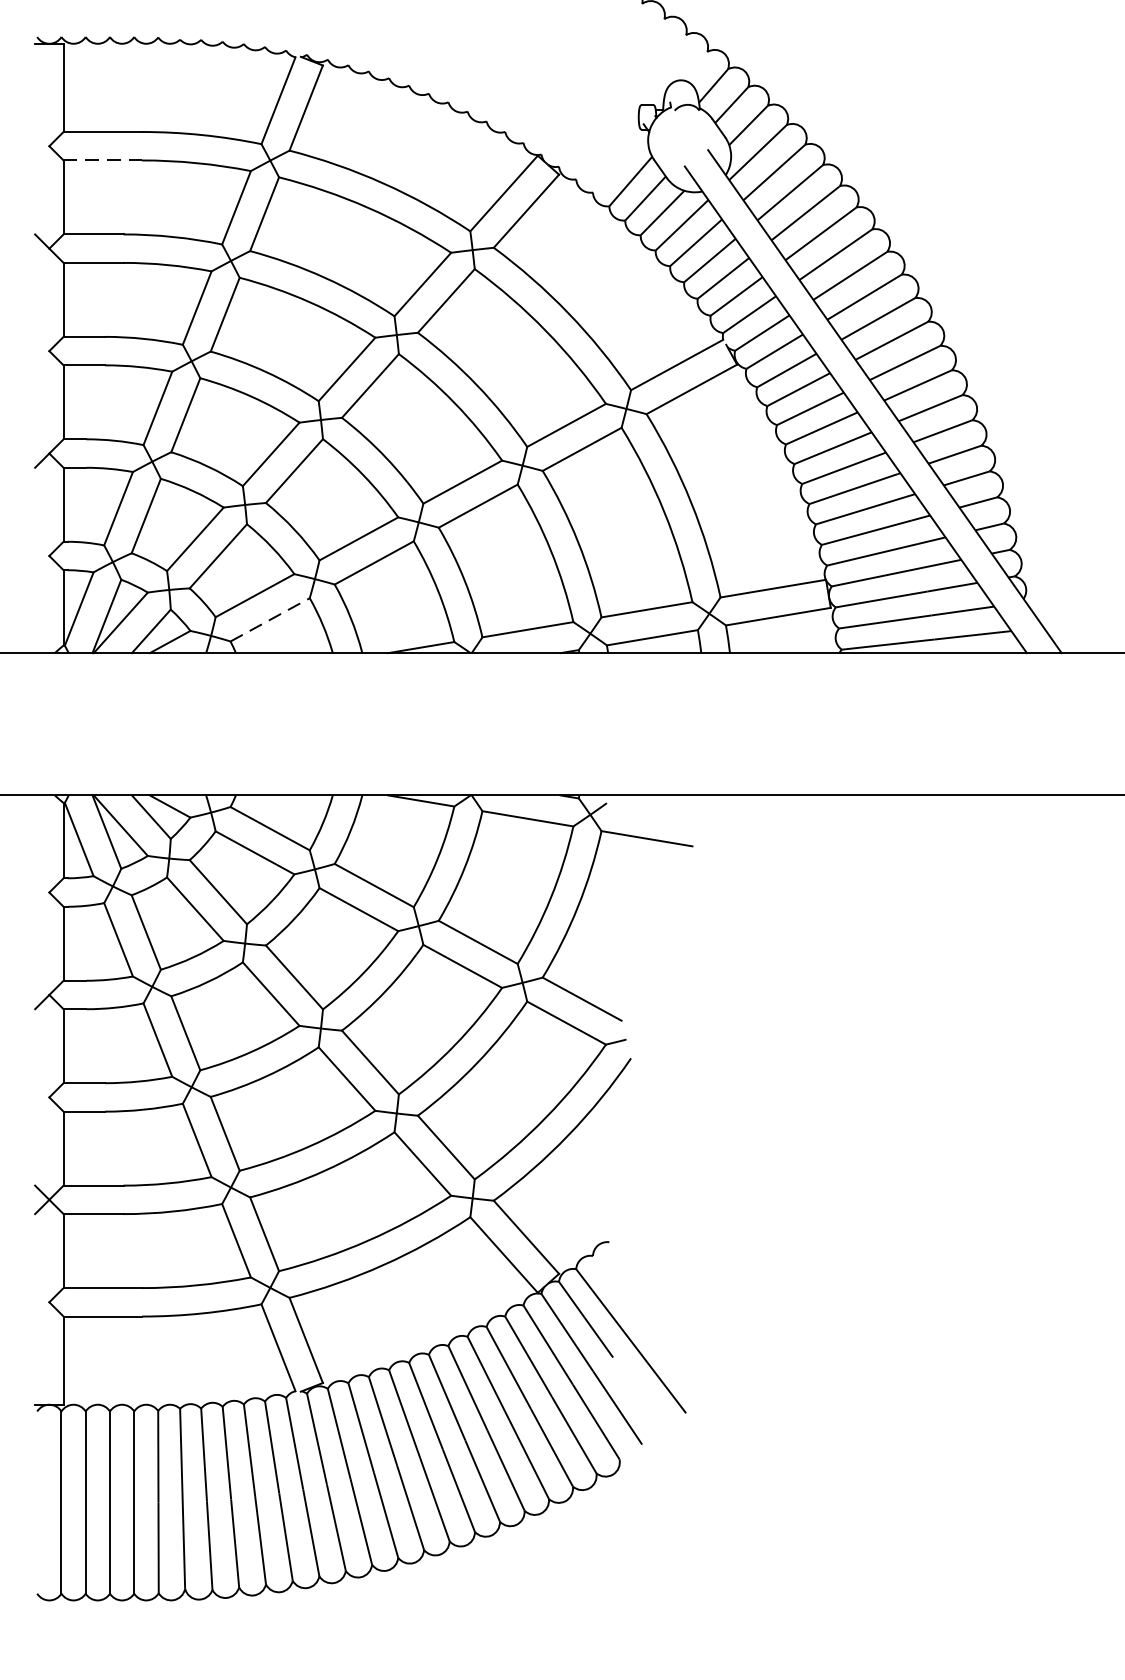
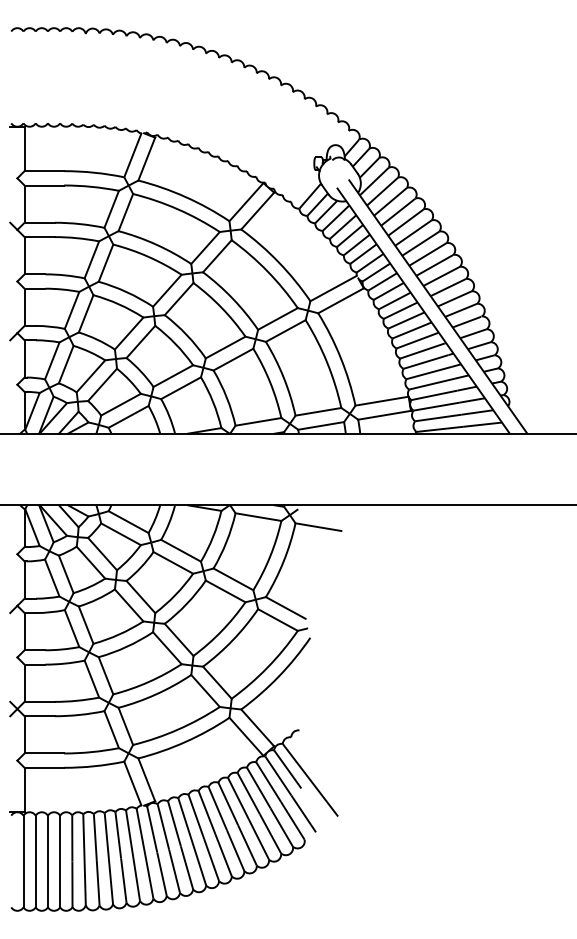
line: (103, 160) -> (44, 185), dashed -> solid
line: (269, 619) -> (128, 416), dashed -> solid

